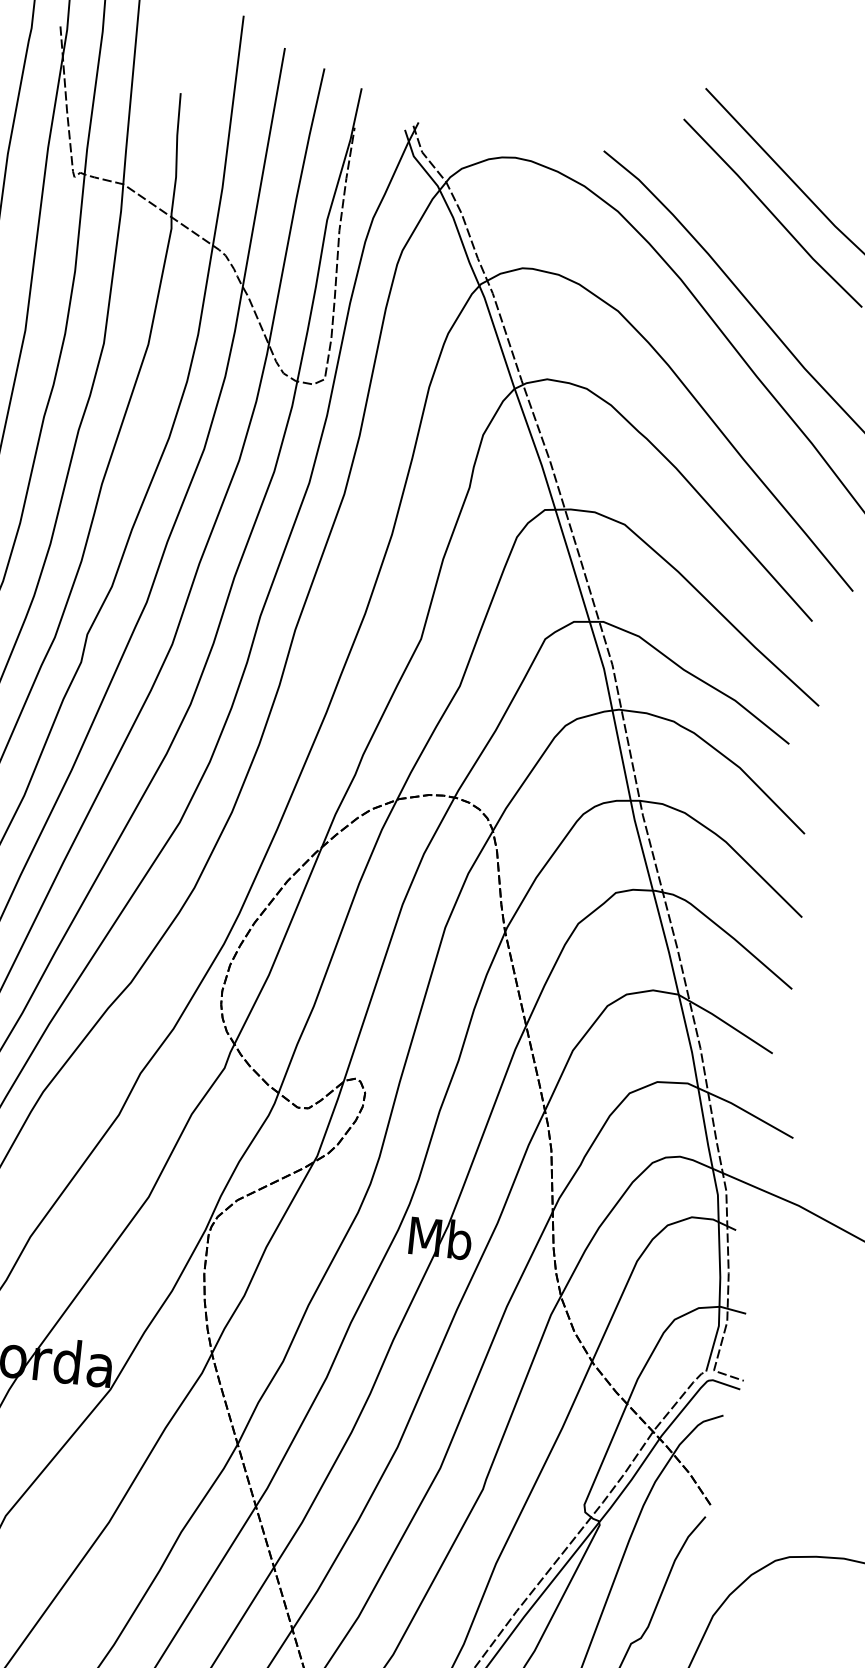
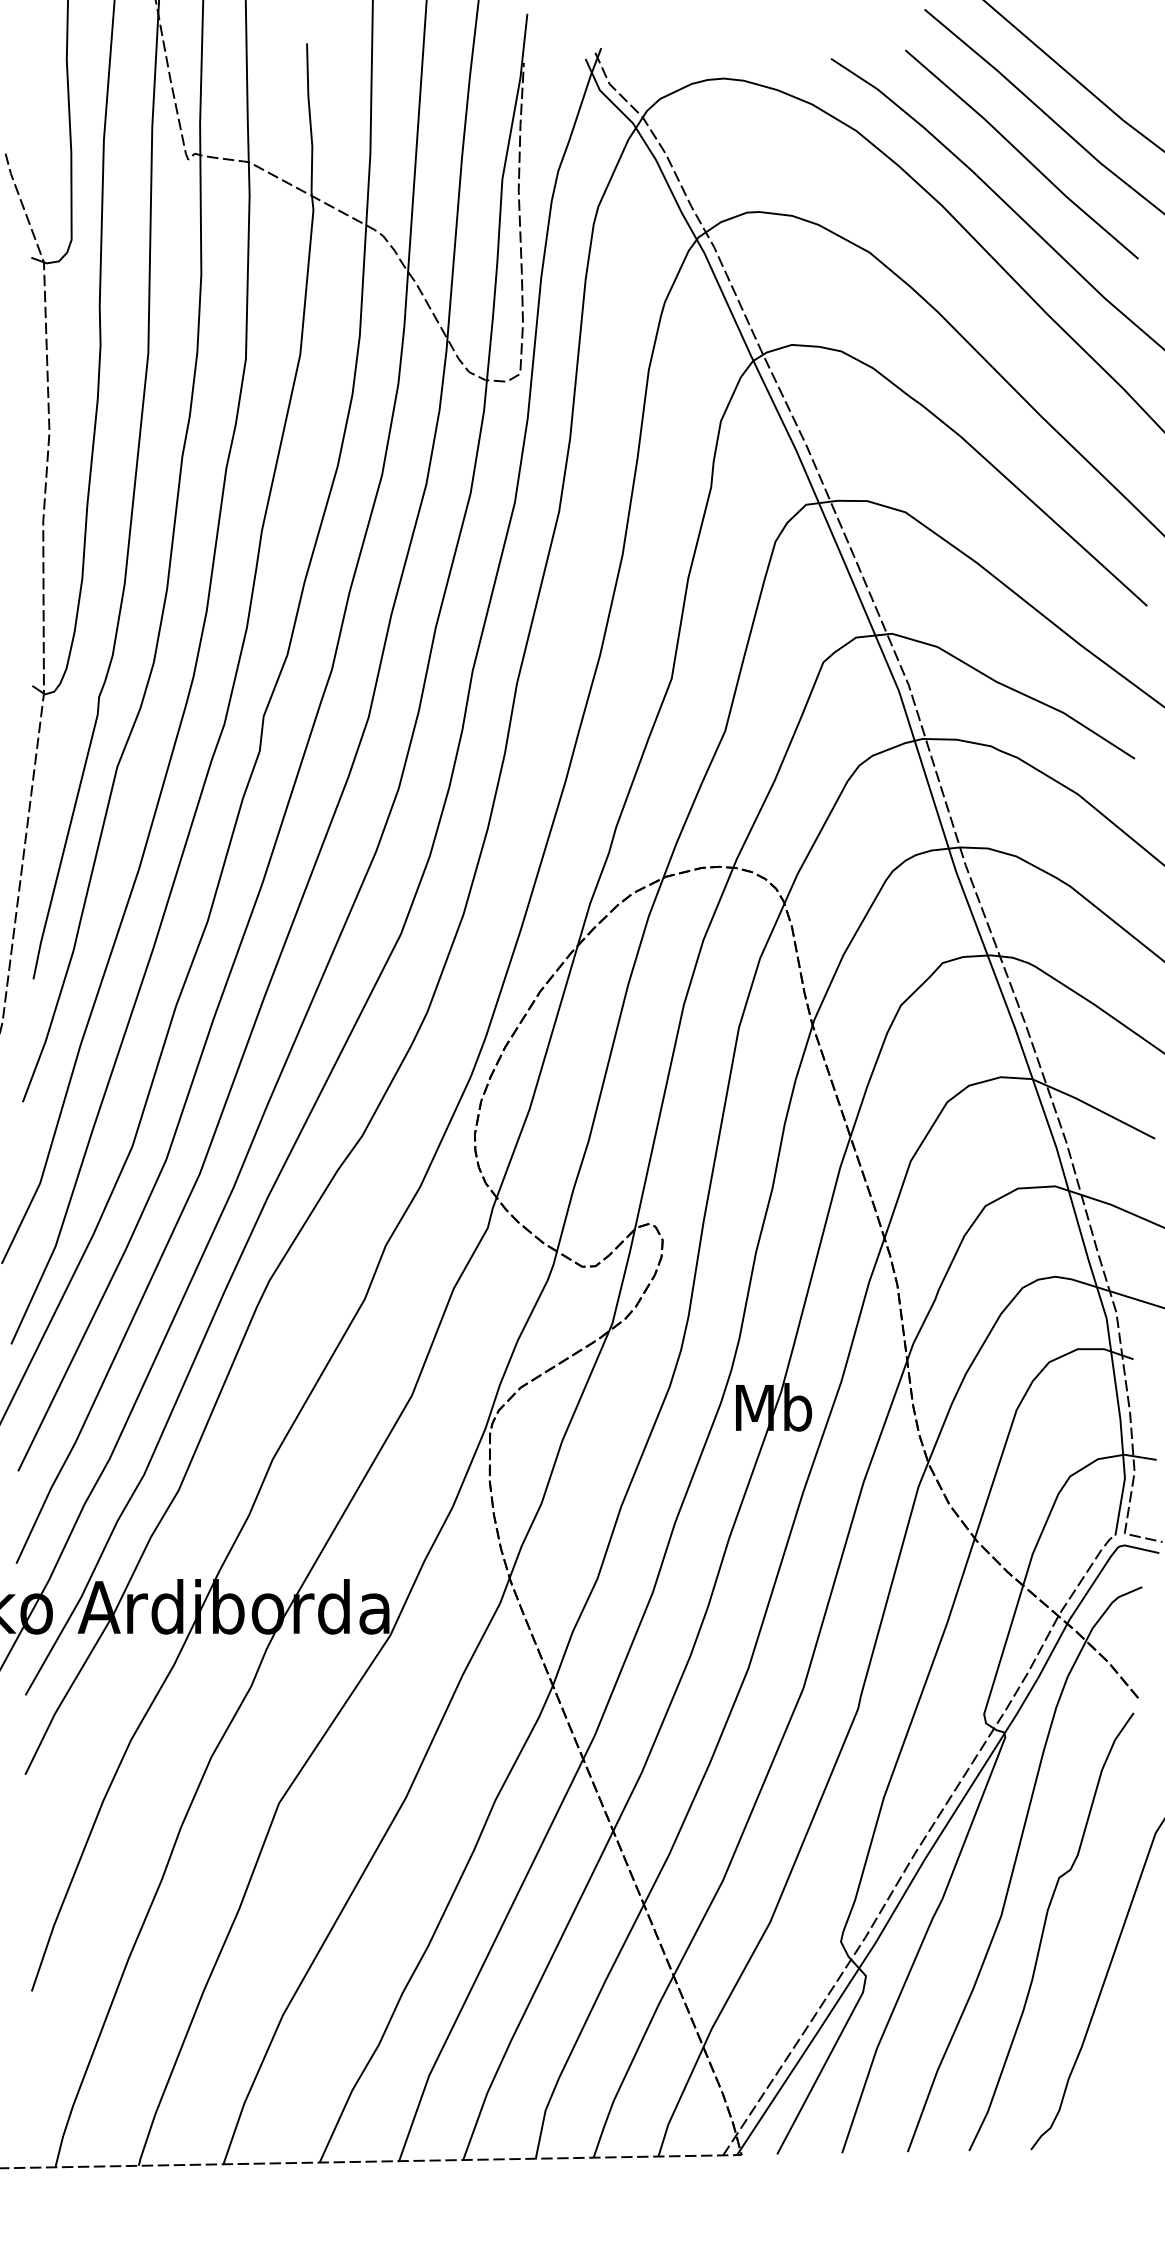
line: (749, 244) -> (1021, 154), added

